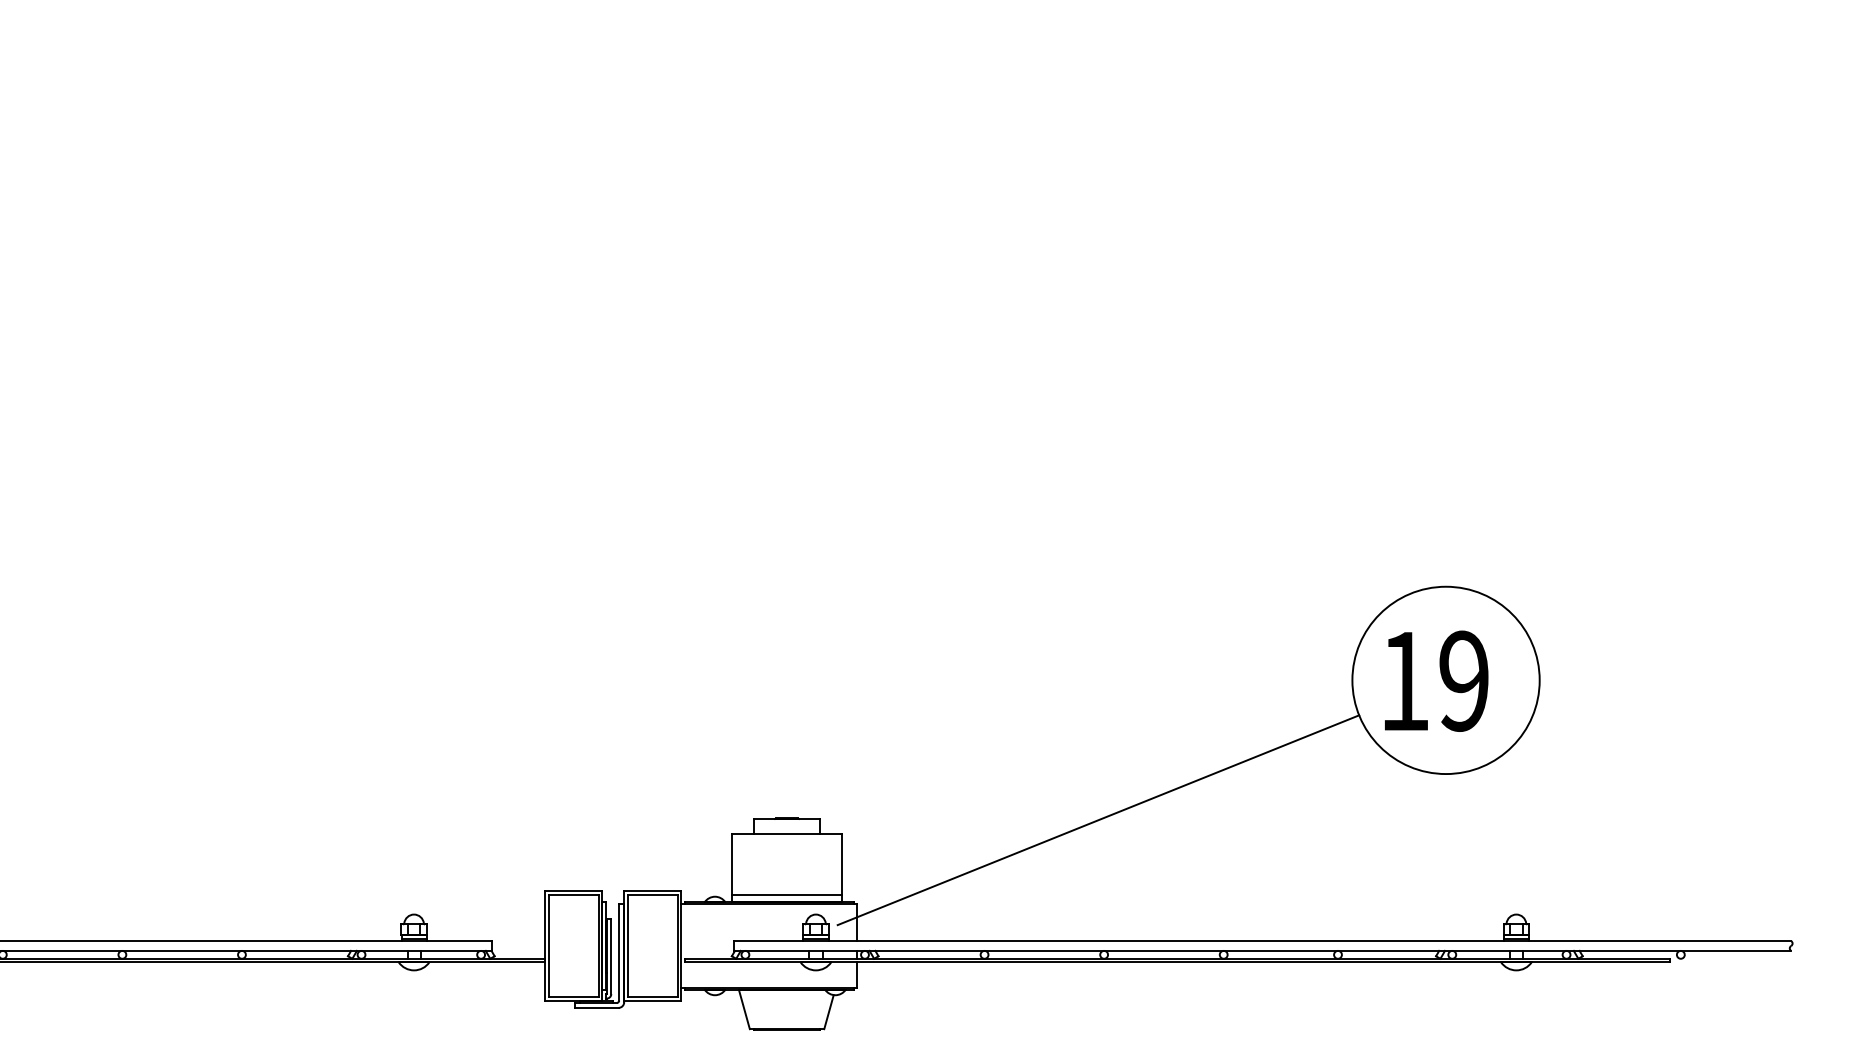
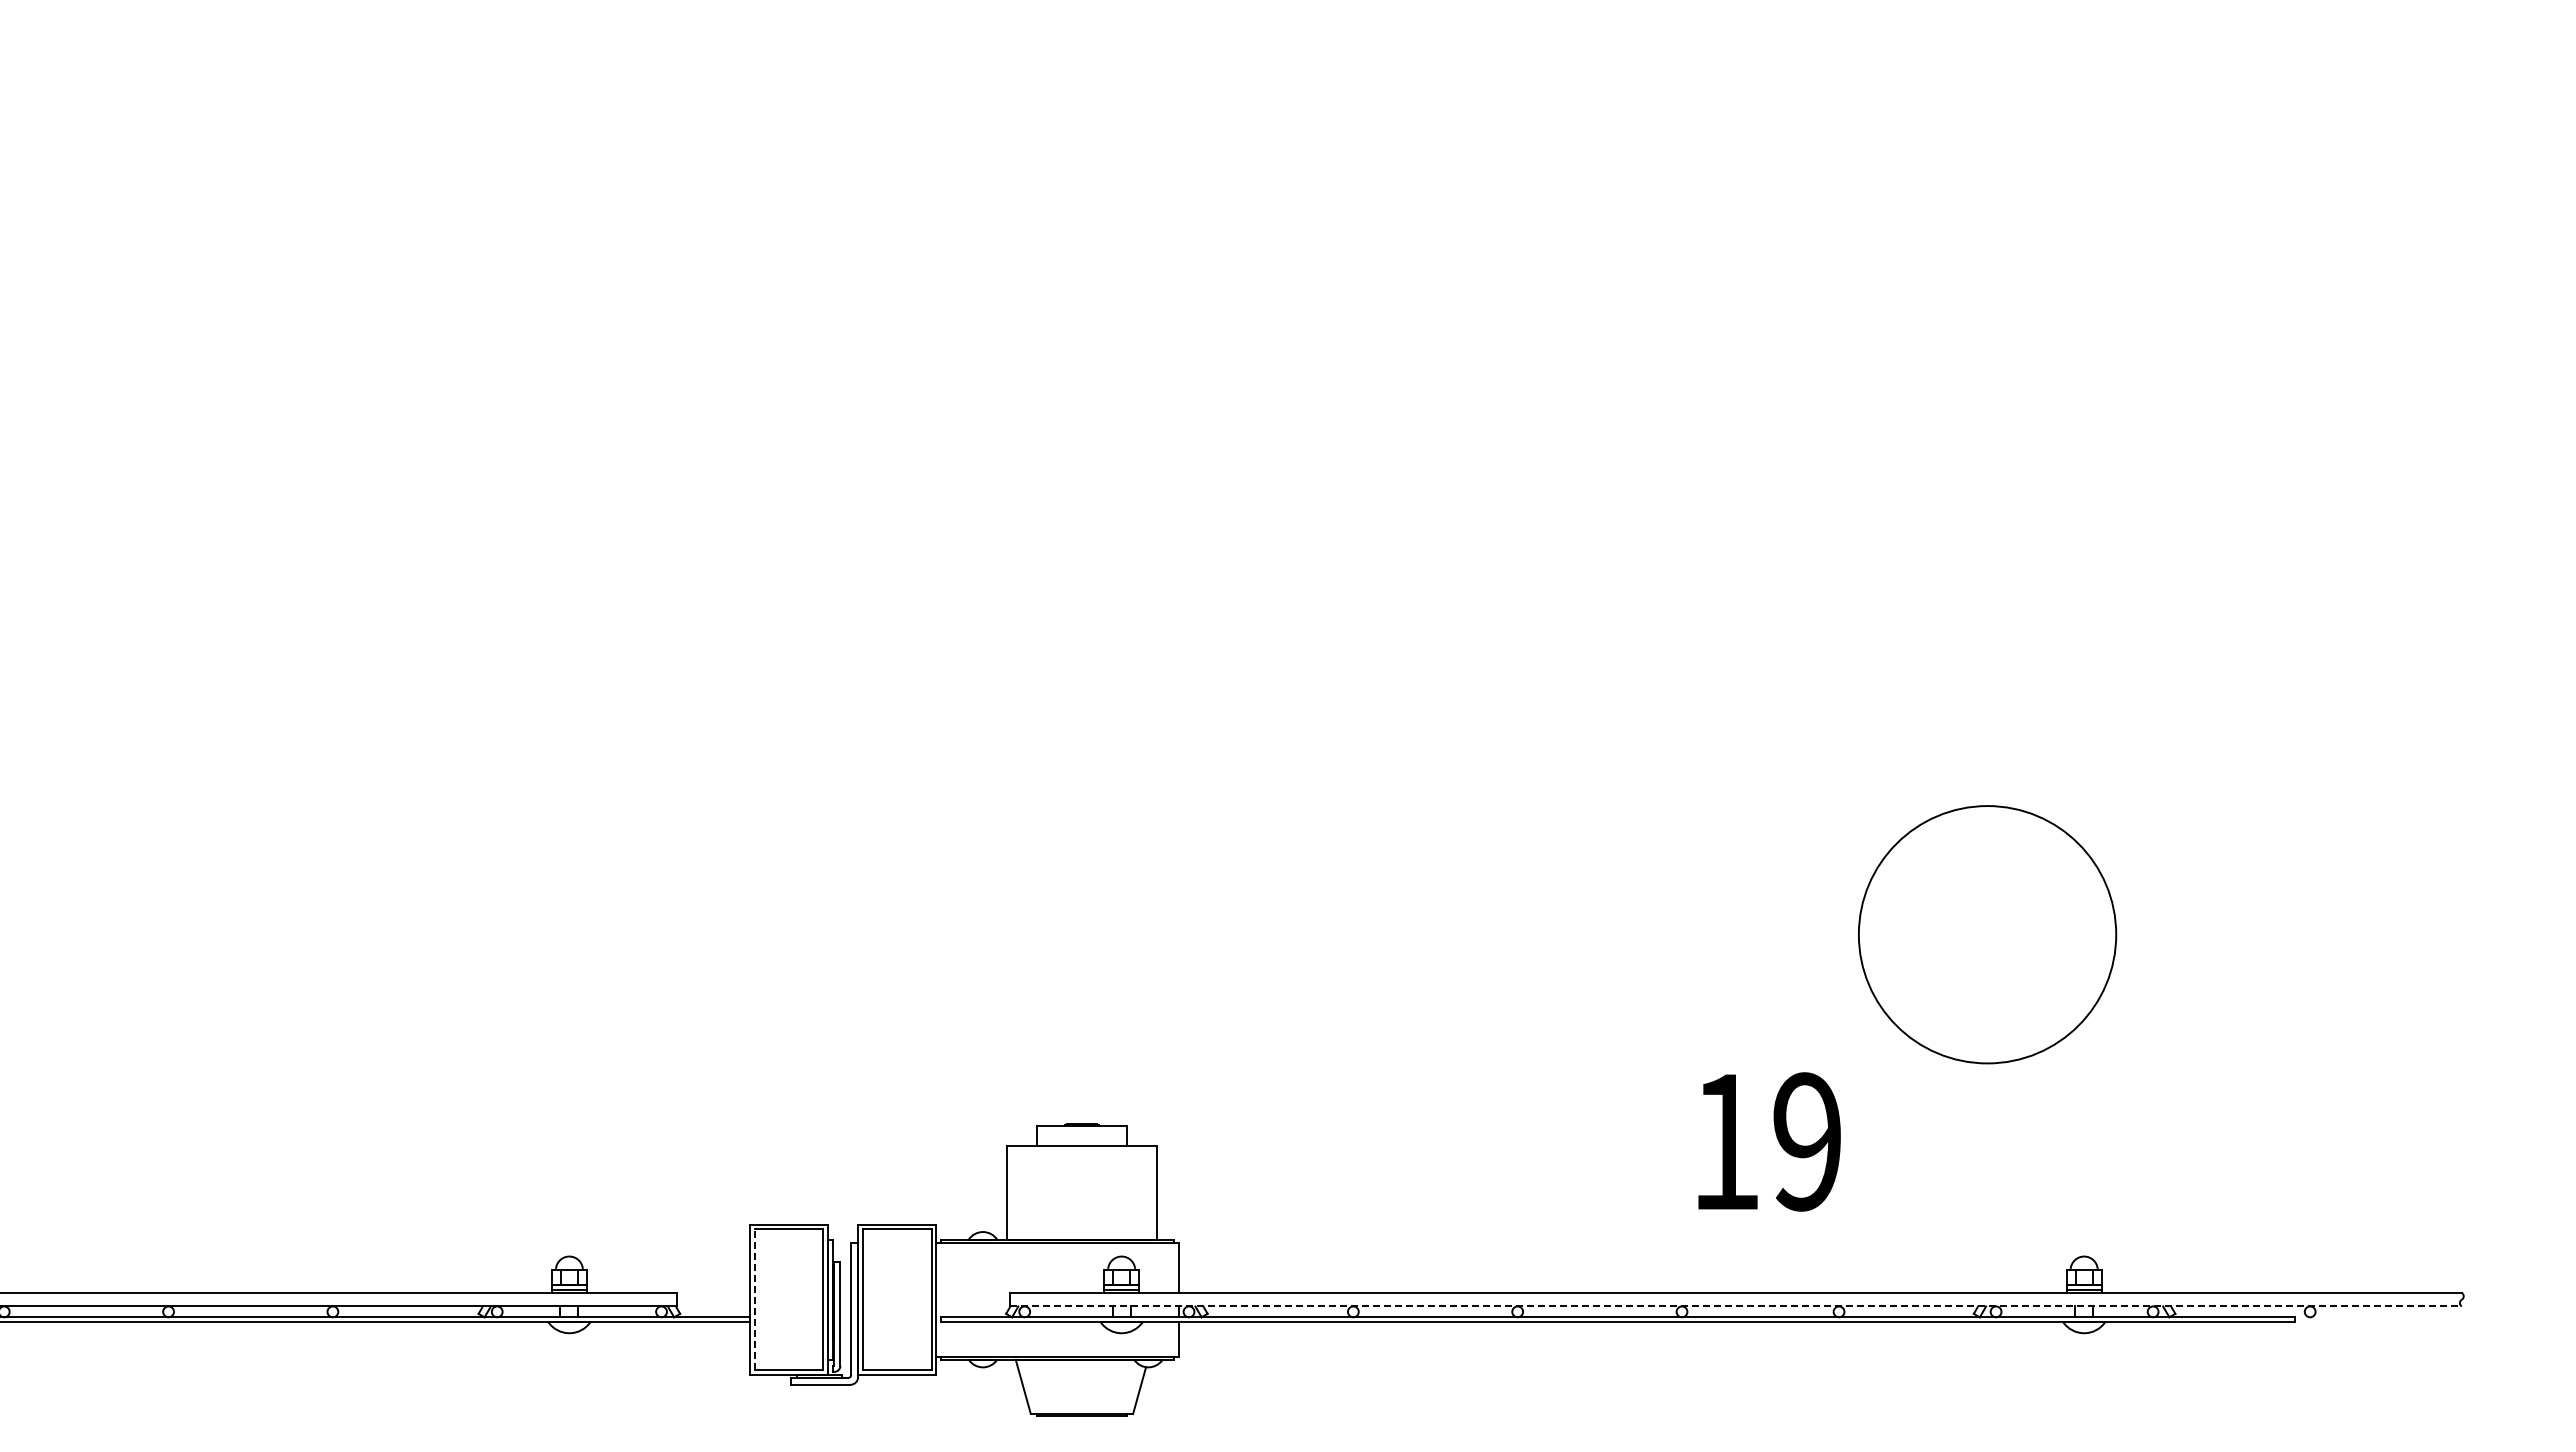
text: (1436, 680) -> (1769, 1141), moved
line: (1098, 819) -> (1509, 1126), removed
line: (786, 895) -> (1081, 1230), removed
line: (548, 945) -> (754, 1299), solid -> dashed
line: (1263, 950) -> (1736, 1306), solid -> dashed

